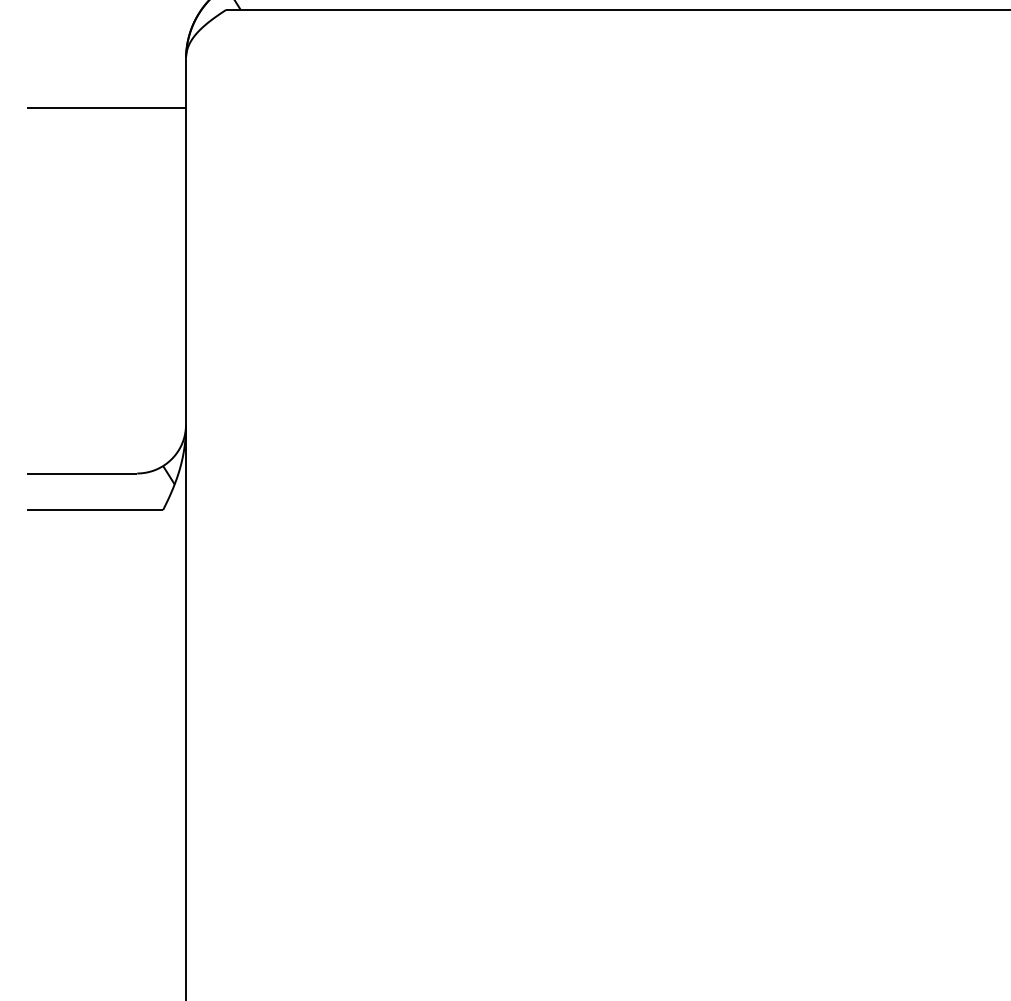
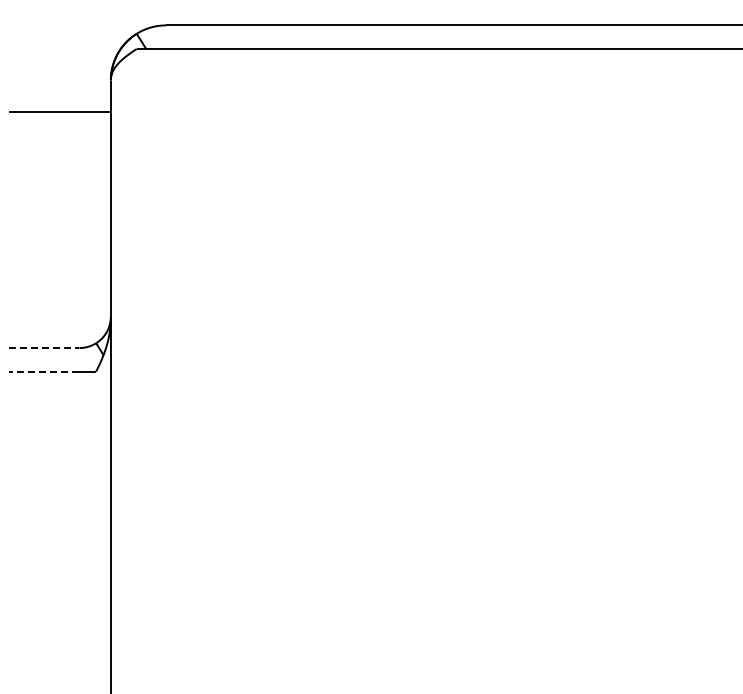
line: (83, 474) -> (44, 348), solid -> dashed
line: (81, 509) -> (43, 371), solid -> dashed

